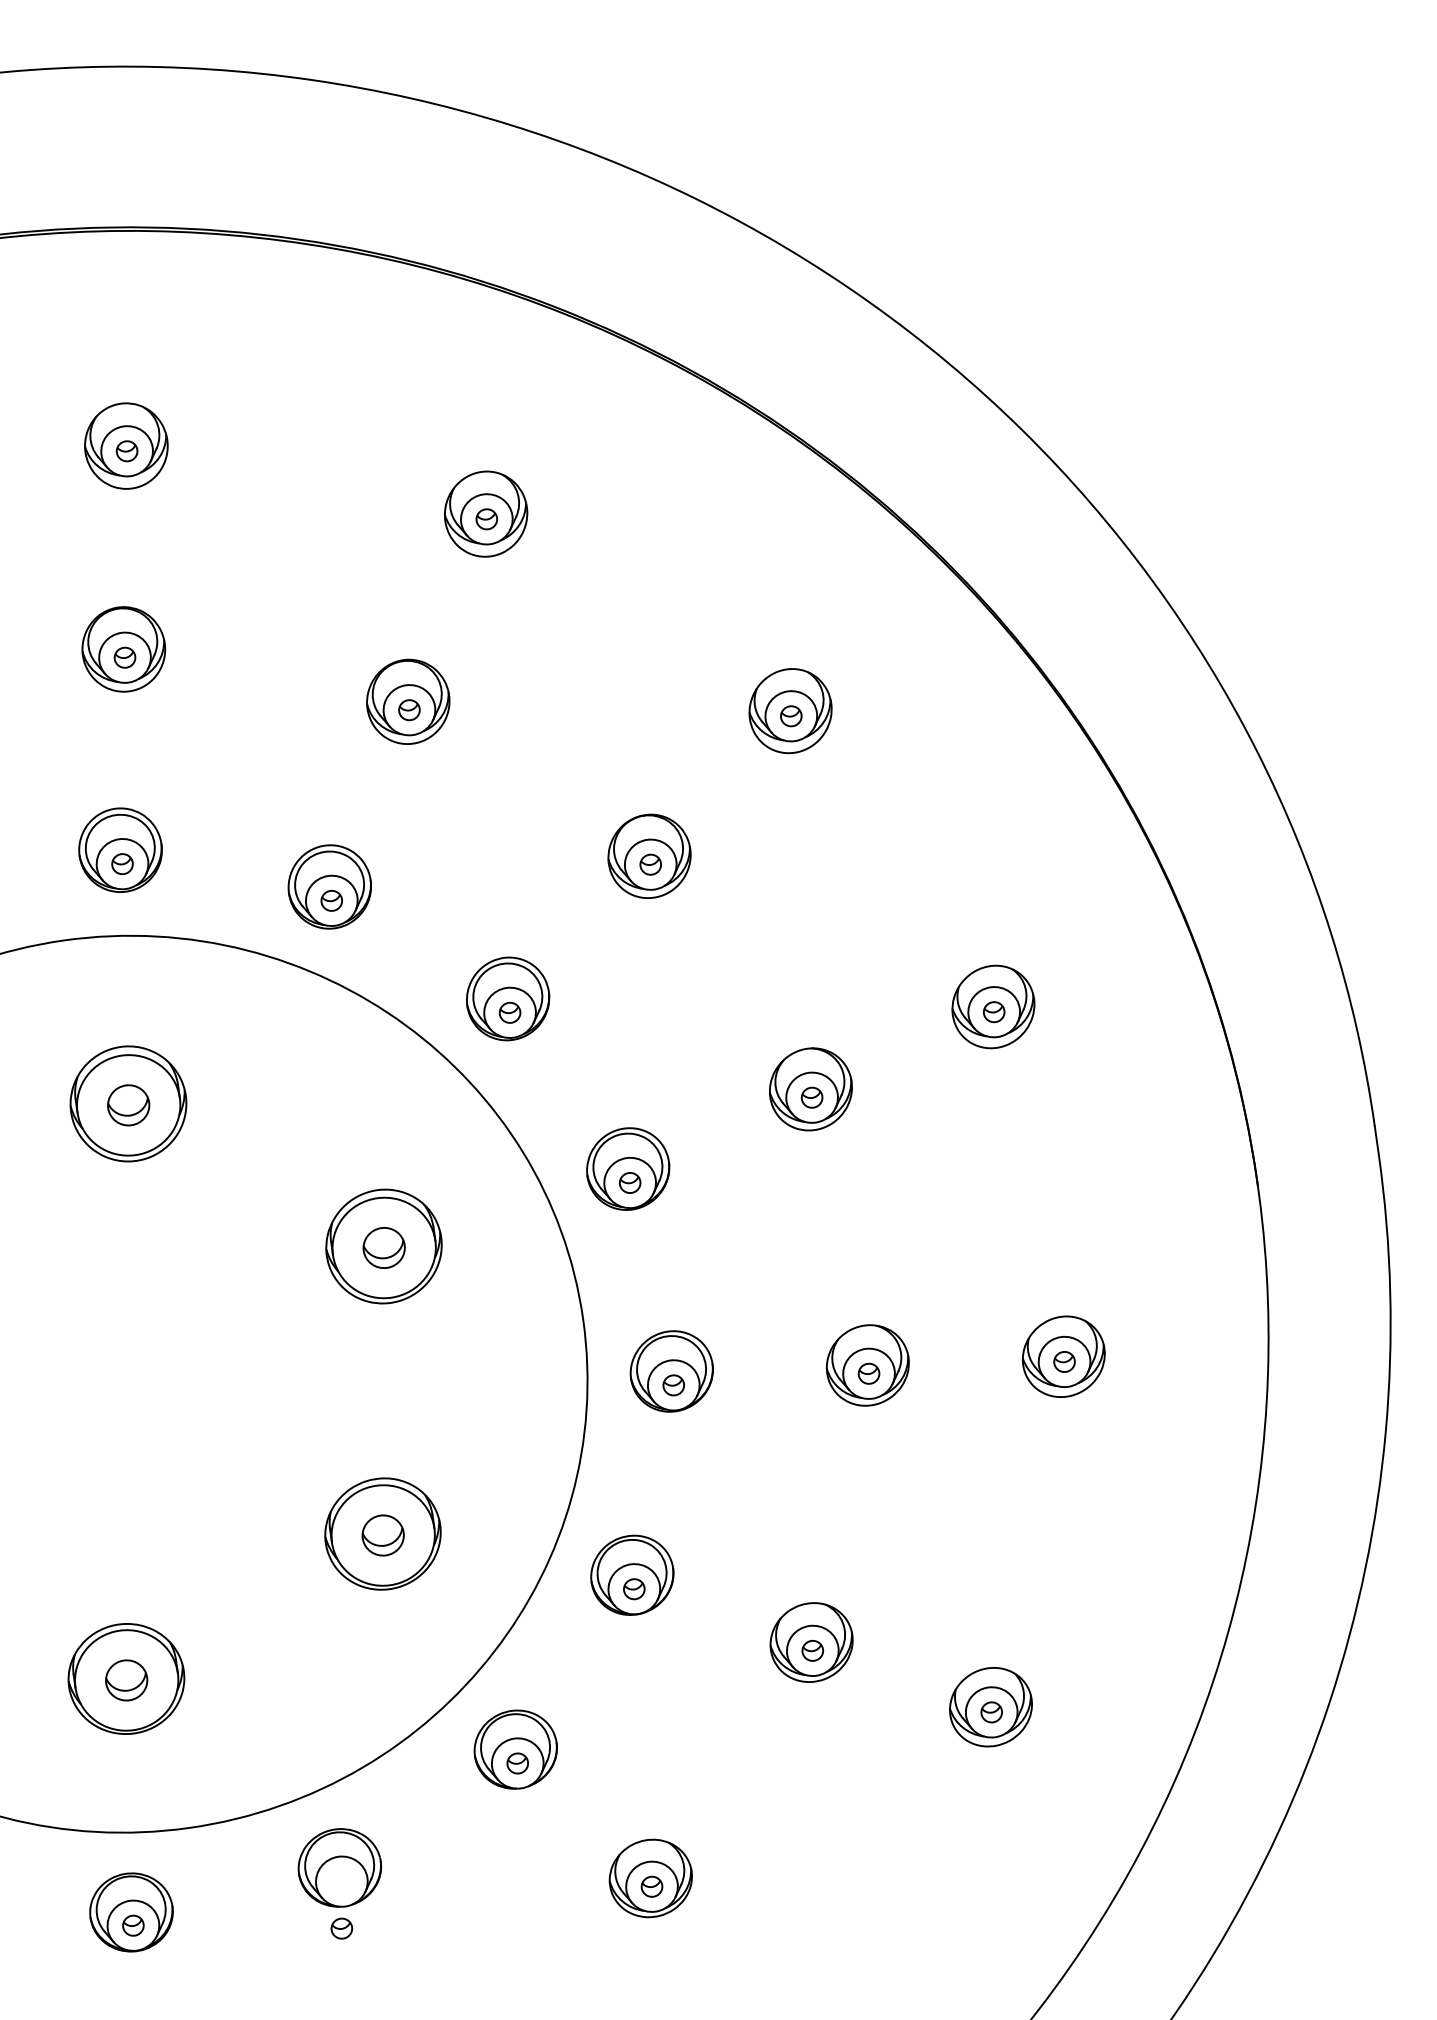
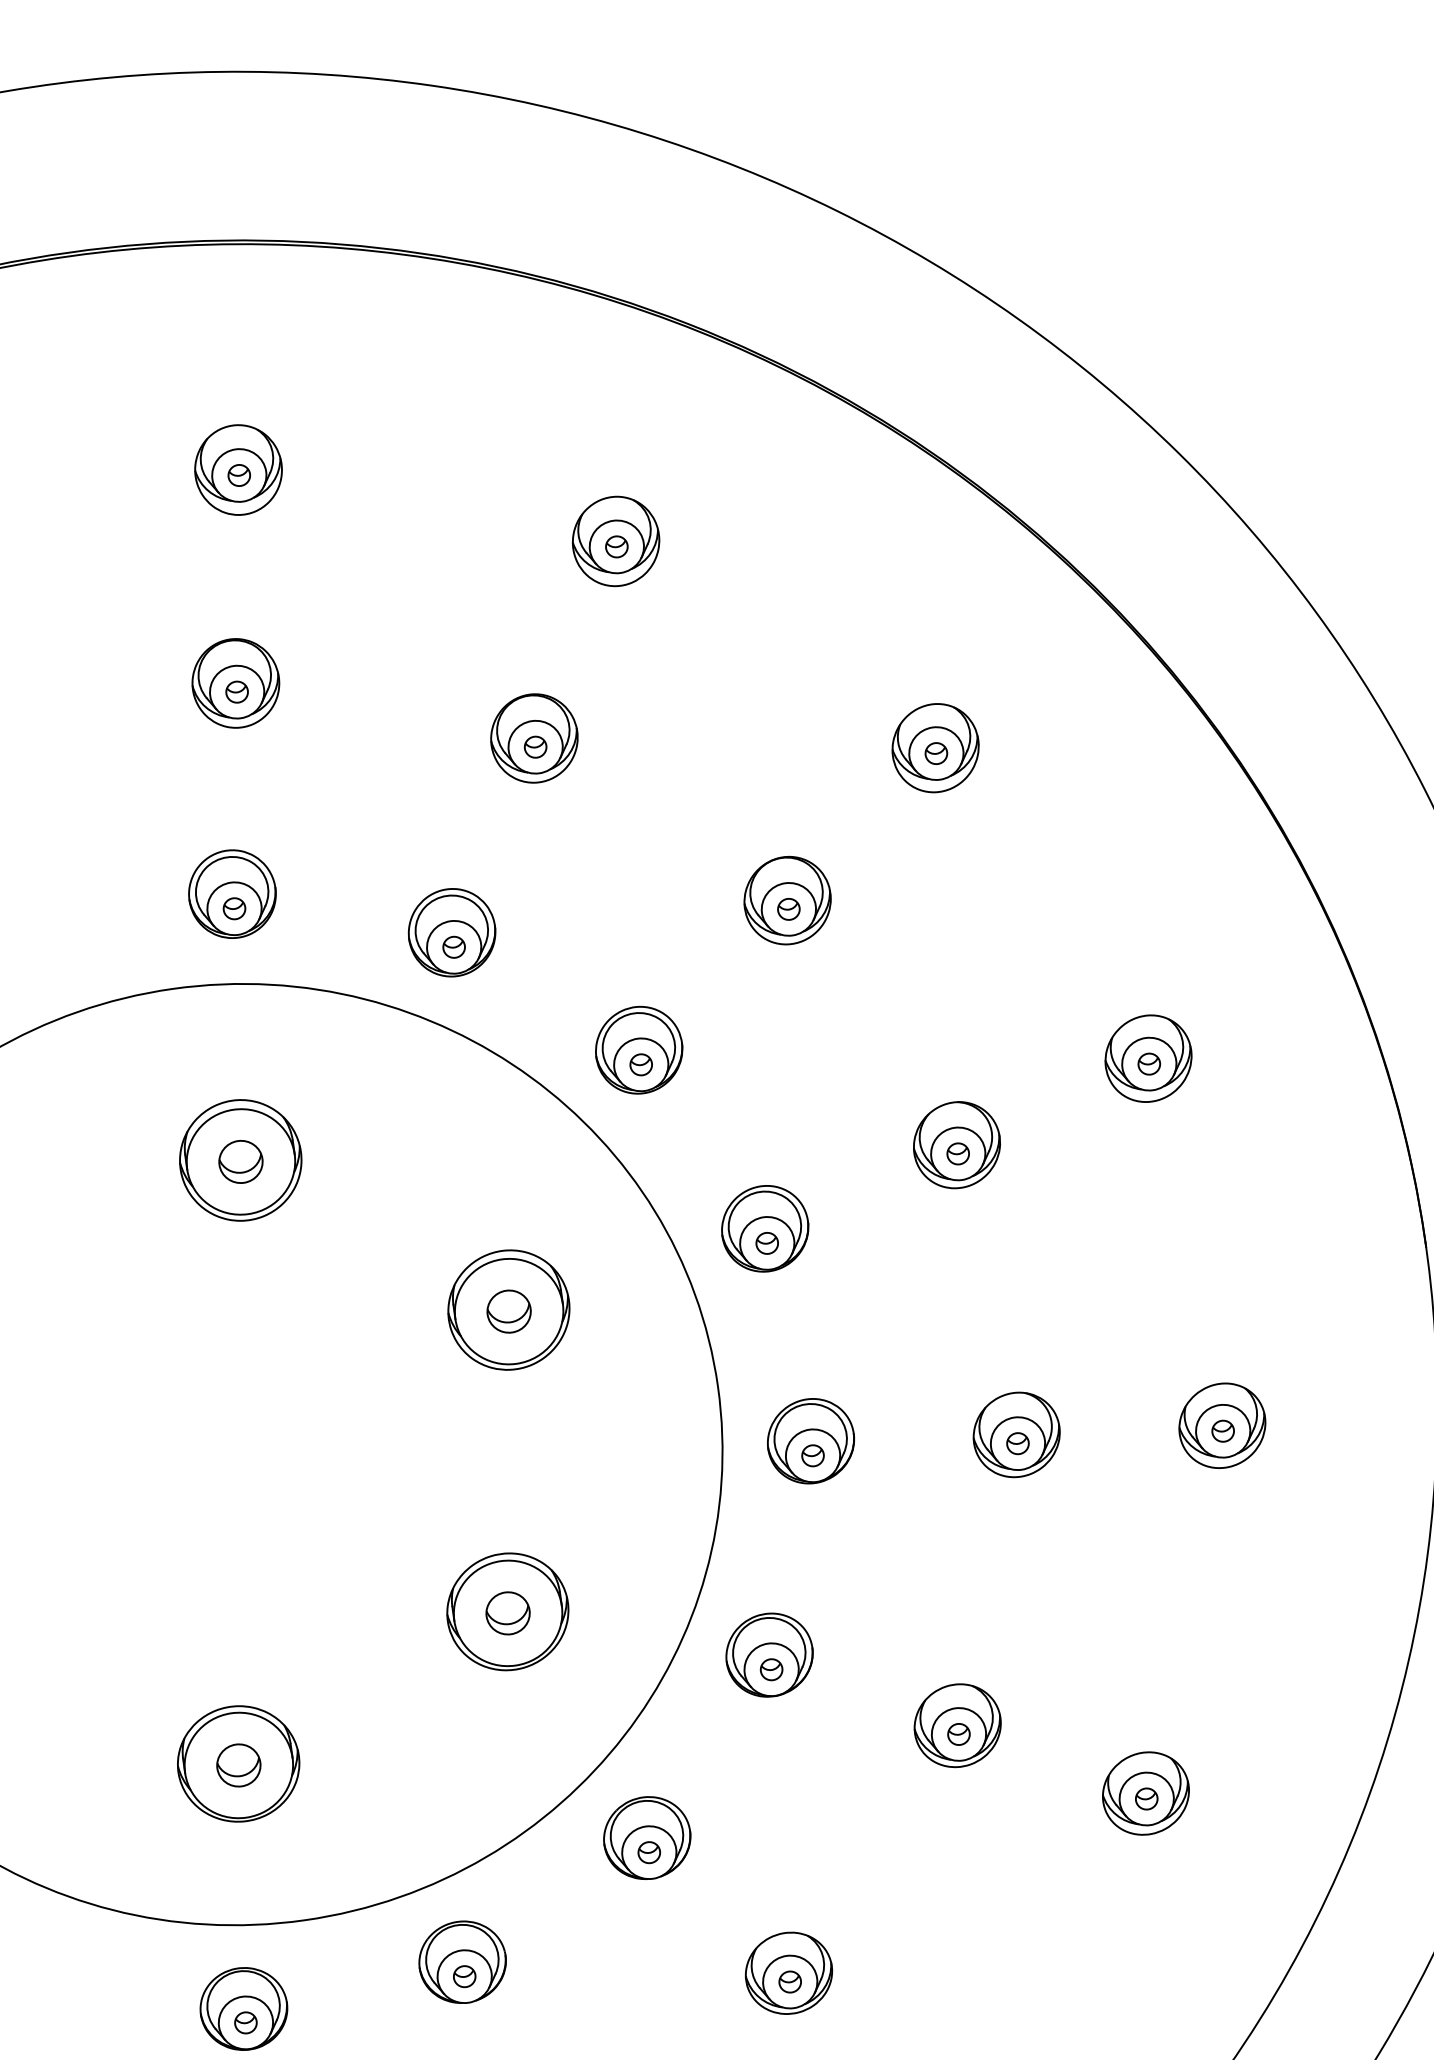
part: (341, 1928) -> (464, 1976), moved

